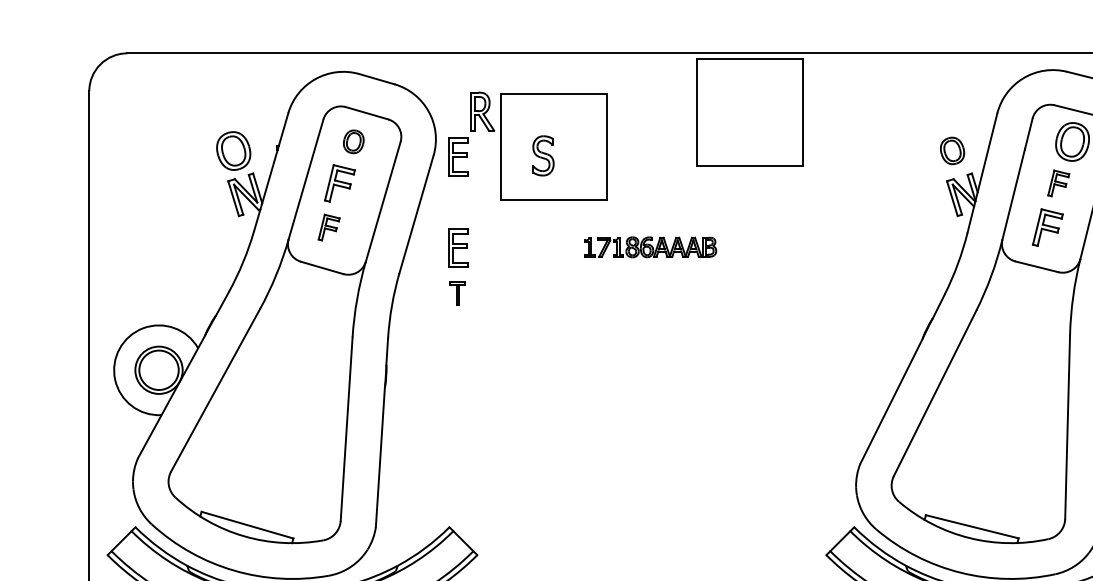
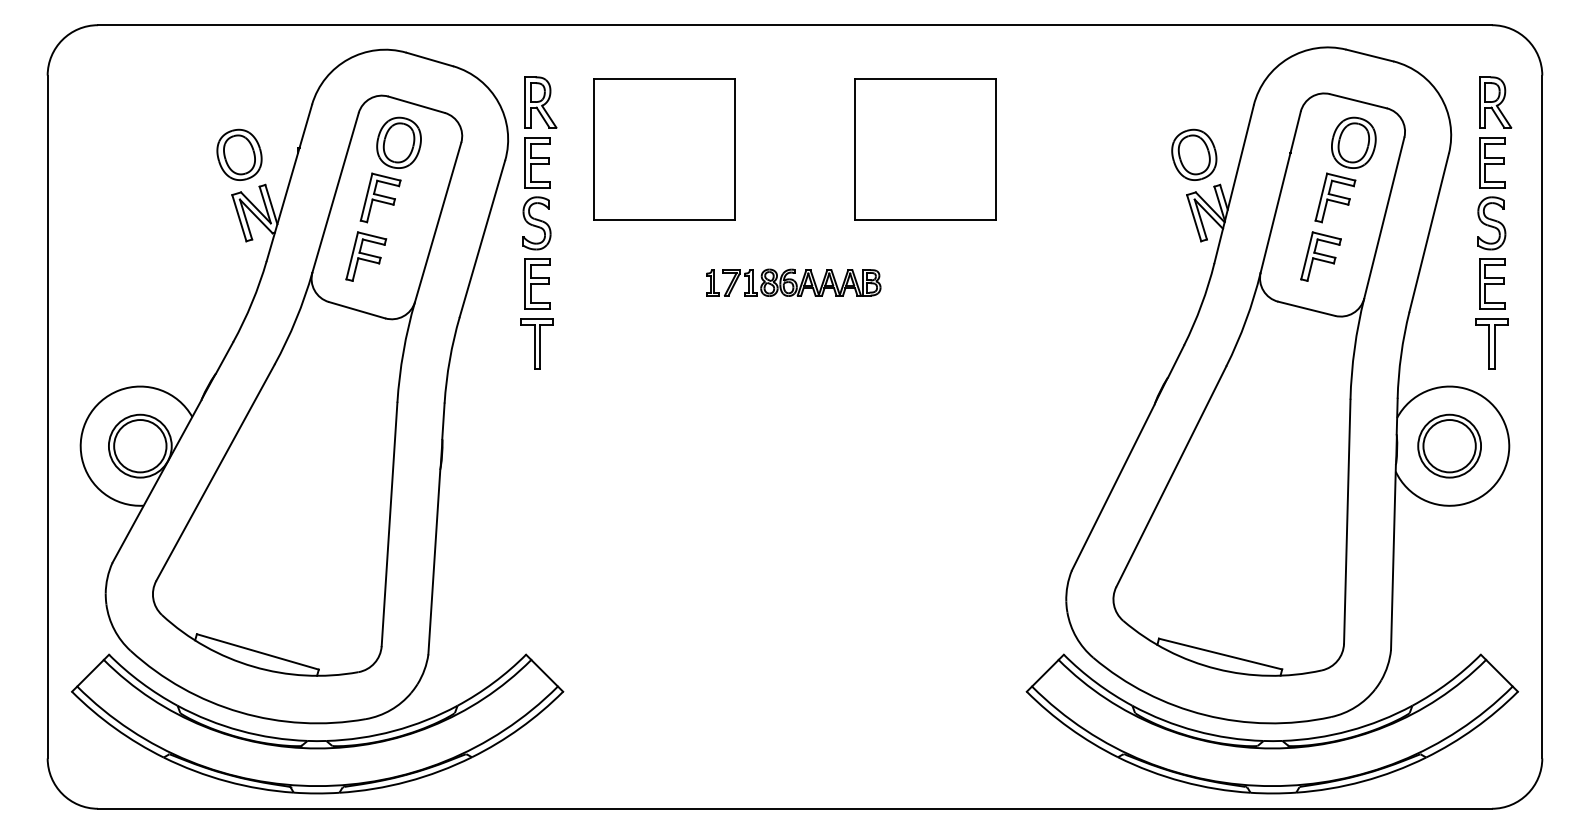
part: (482, 111) -> (540, 102), moved
part: (750, 112) -> (925, 149), moved
part: (353, 141) -> (398, 142), size x1.67
part: (952, 150) -> (1194, 154), size x1.43
part: (543, 155) -> (536, 223), moved
part: (1058, 183) -> (1335, 197), size x1.43
part: (329, 227) -> (366, 256), size x1.43
part: (457, 292) -> (536, 343), size x1.67

